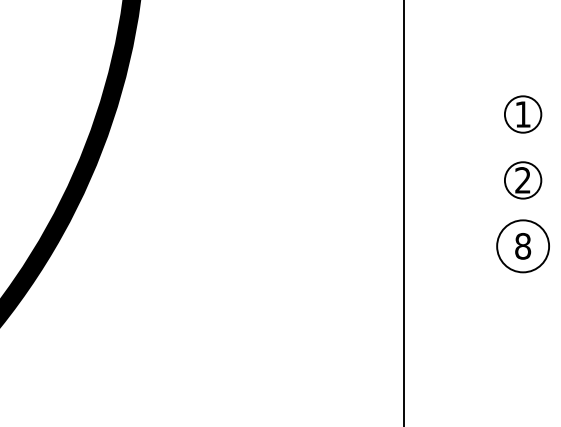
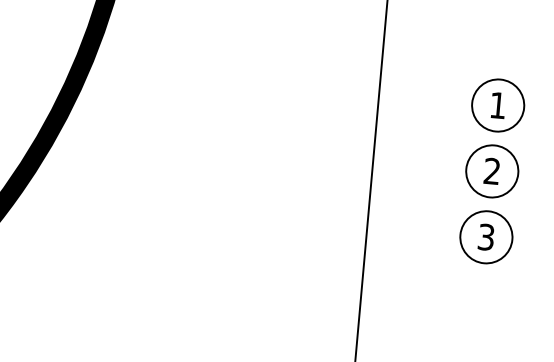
circle: (523, 114) -> (498, 105), size x1.43
circle: (523, 180) -> (492, 171), size x1.43
text: (523, 246) -> (486, 237), 8 -> 3

